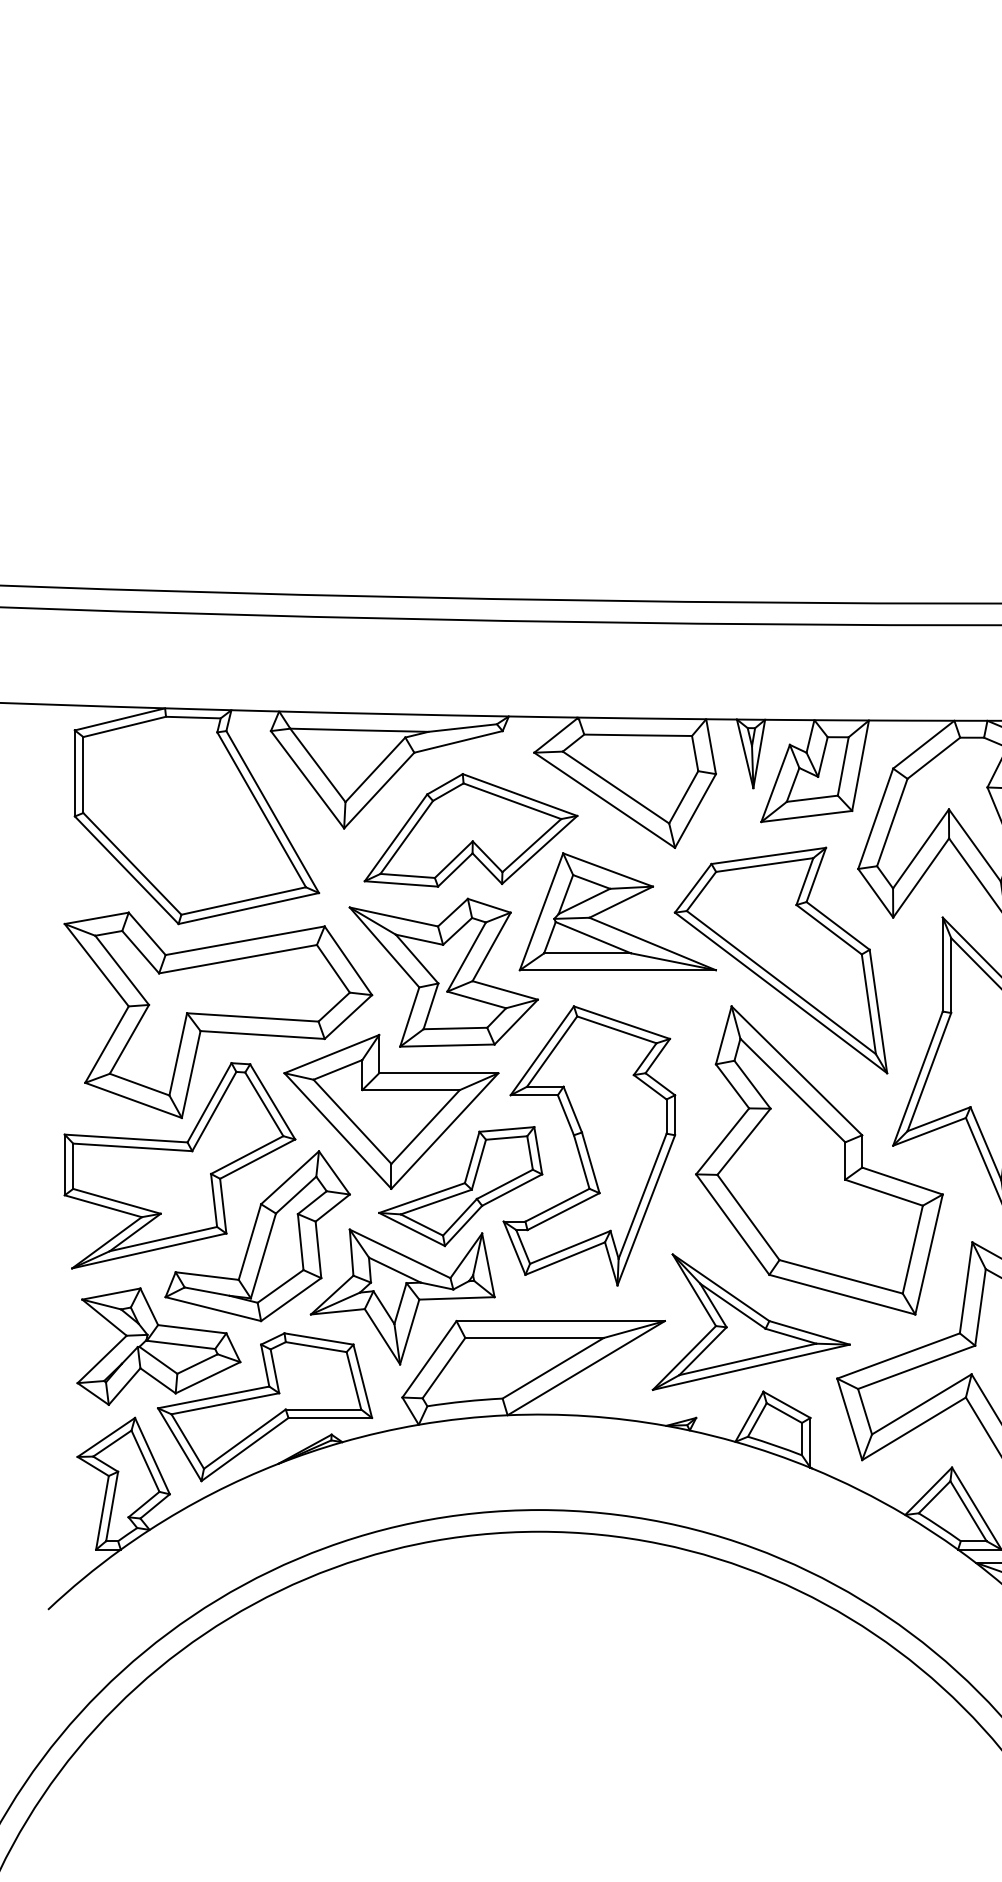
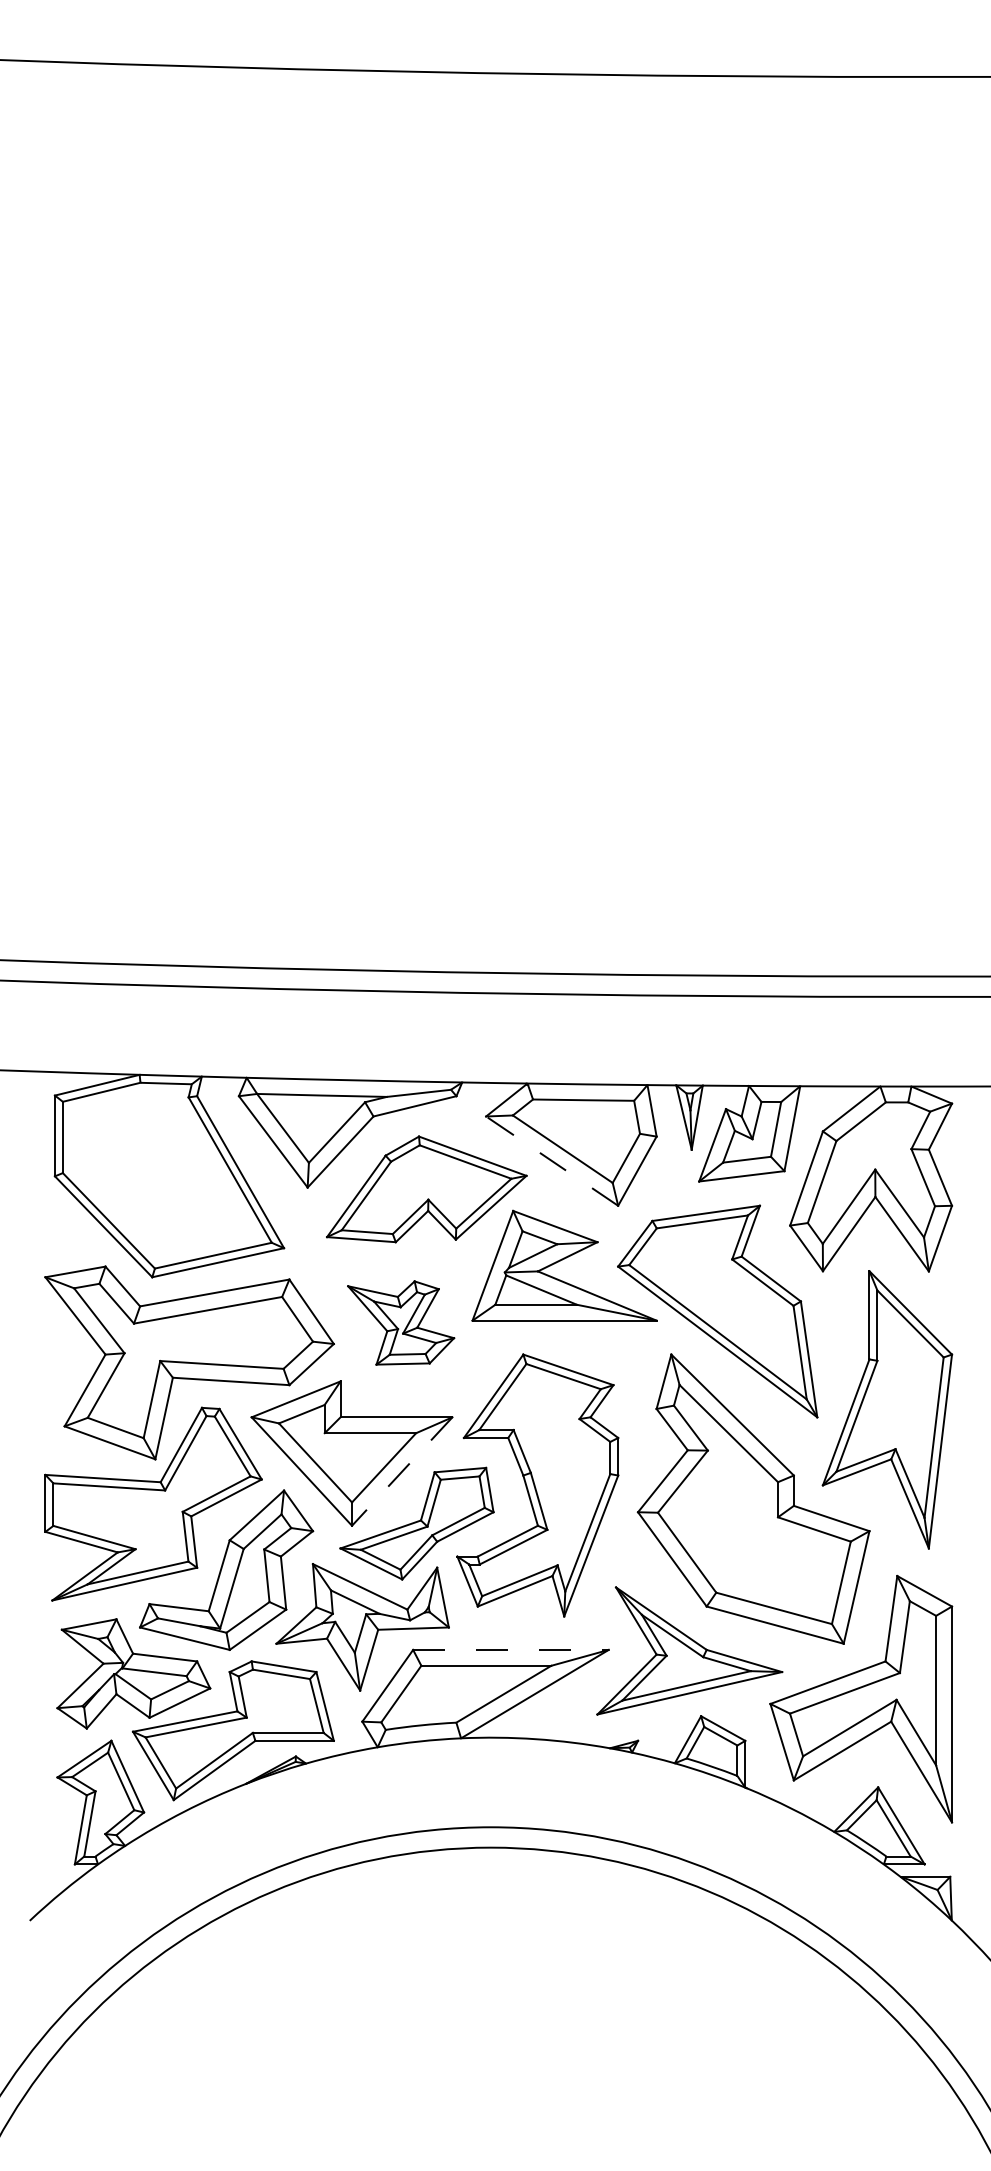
line: (605, 800) -> (552, 1161), solid -> dashed
part: (443, 972) -> (400, 1322), size x0.6
line: (445, 1130) -> (402, 1471), solid -> dashed
line: (560, 1320) -> (510, 1649), solid -> dashed

